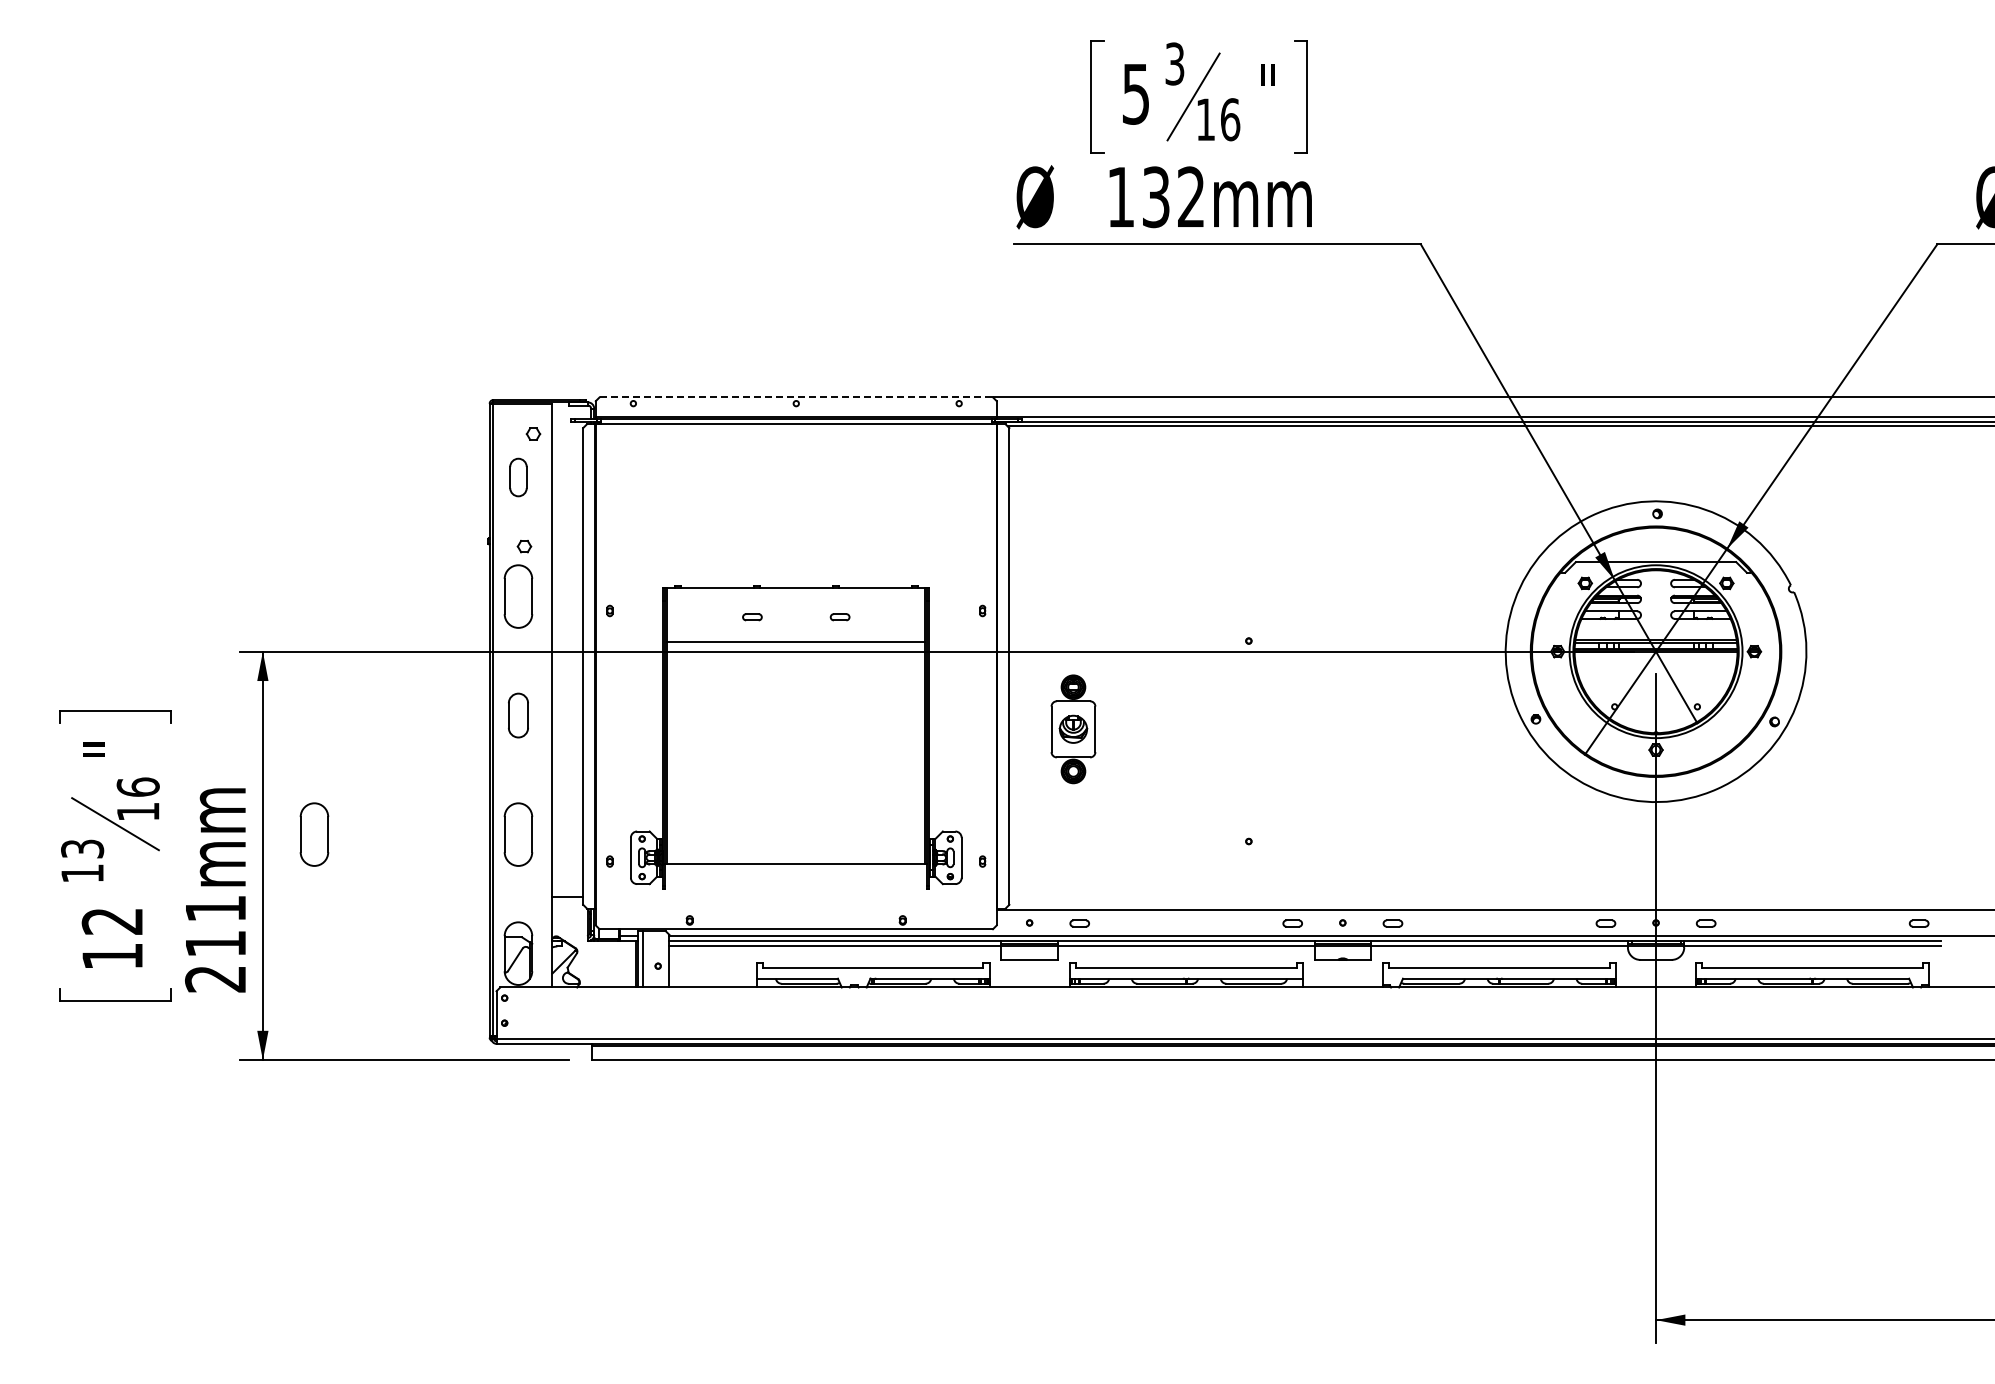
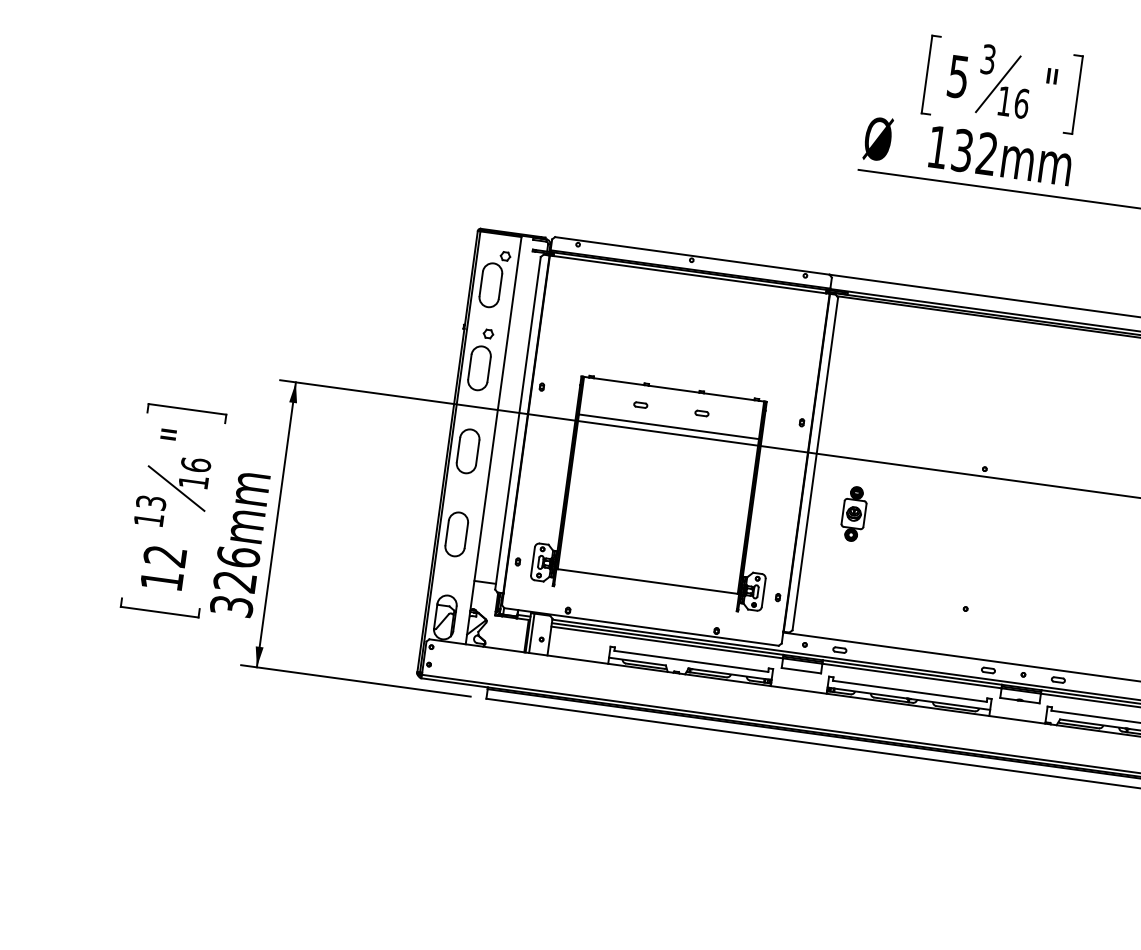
line: (796, 397) -> (692, 256), dashed -> solid
part: (518, 477) -> (490, 285), size x1.67
part: (518, 715) -> (468, 451), size x1.43
part: (1073, 729) -> (854, 514), size x0.71
part: (314, 834) -> (314, 514), removed
text: (215, 943) -> (234, 581), 211mm -> 326mm

